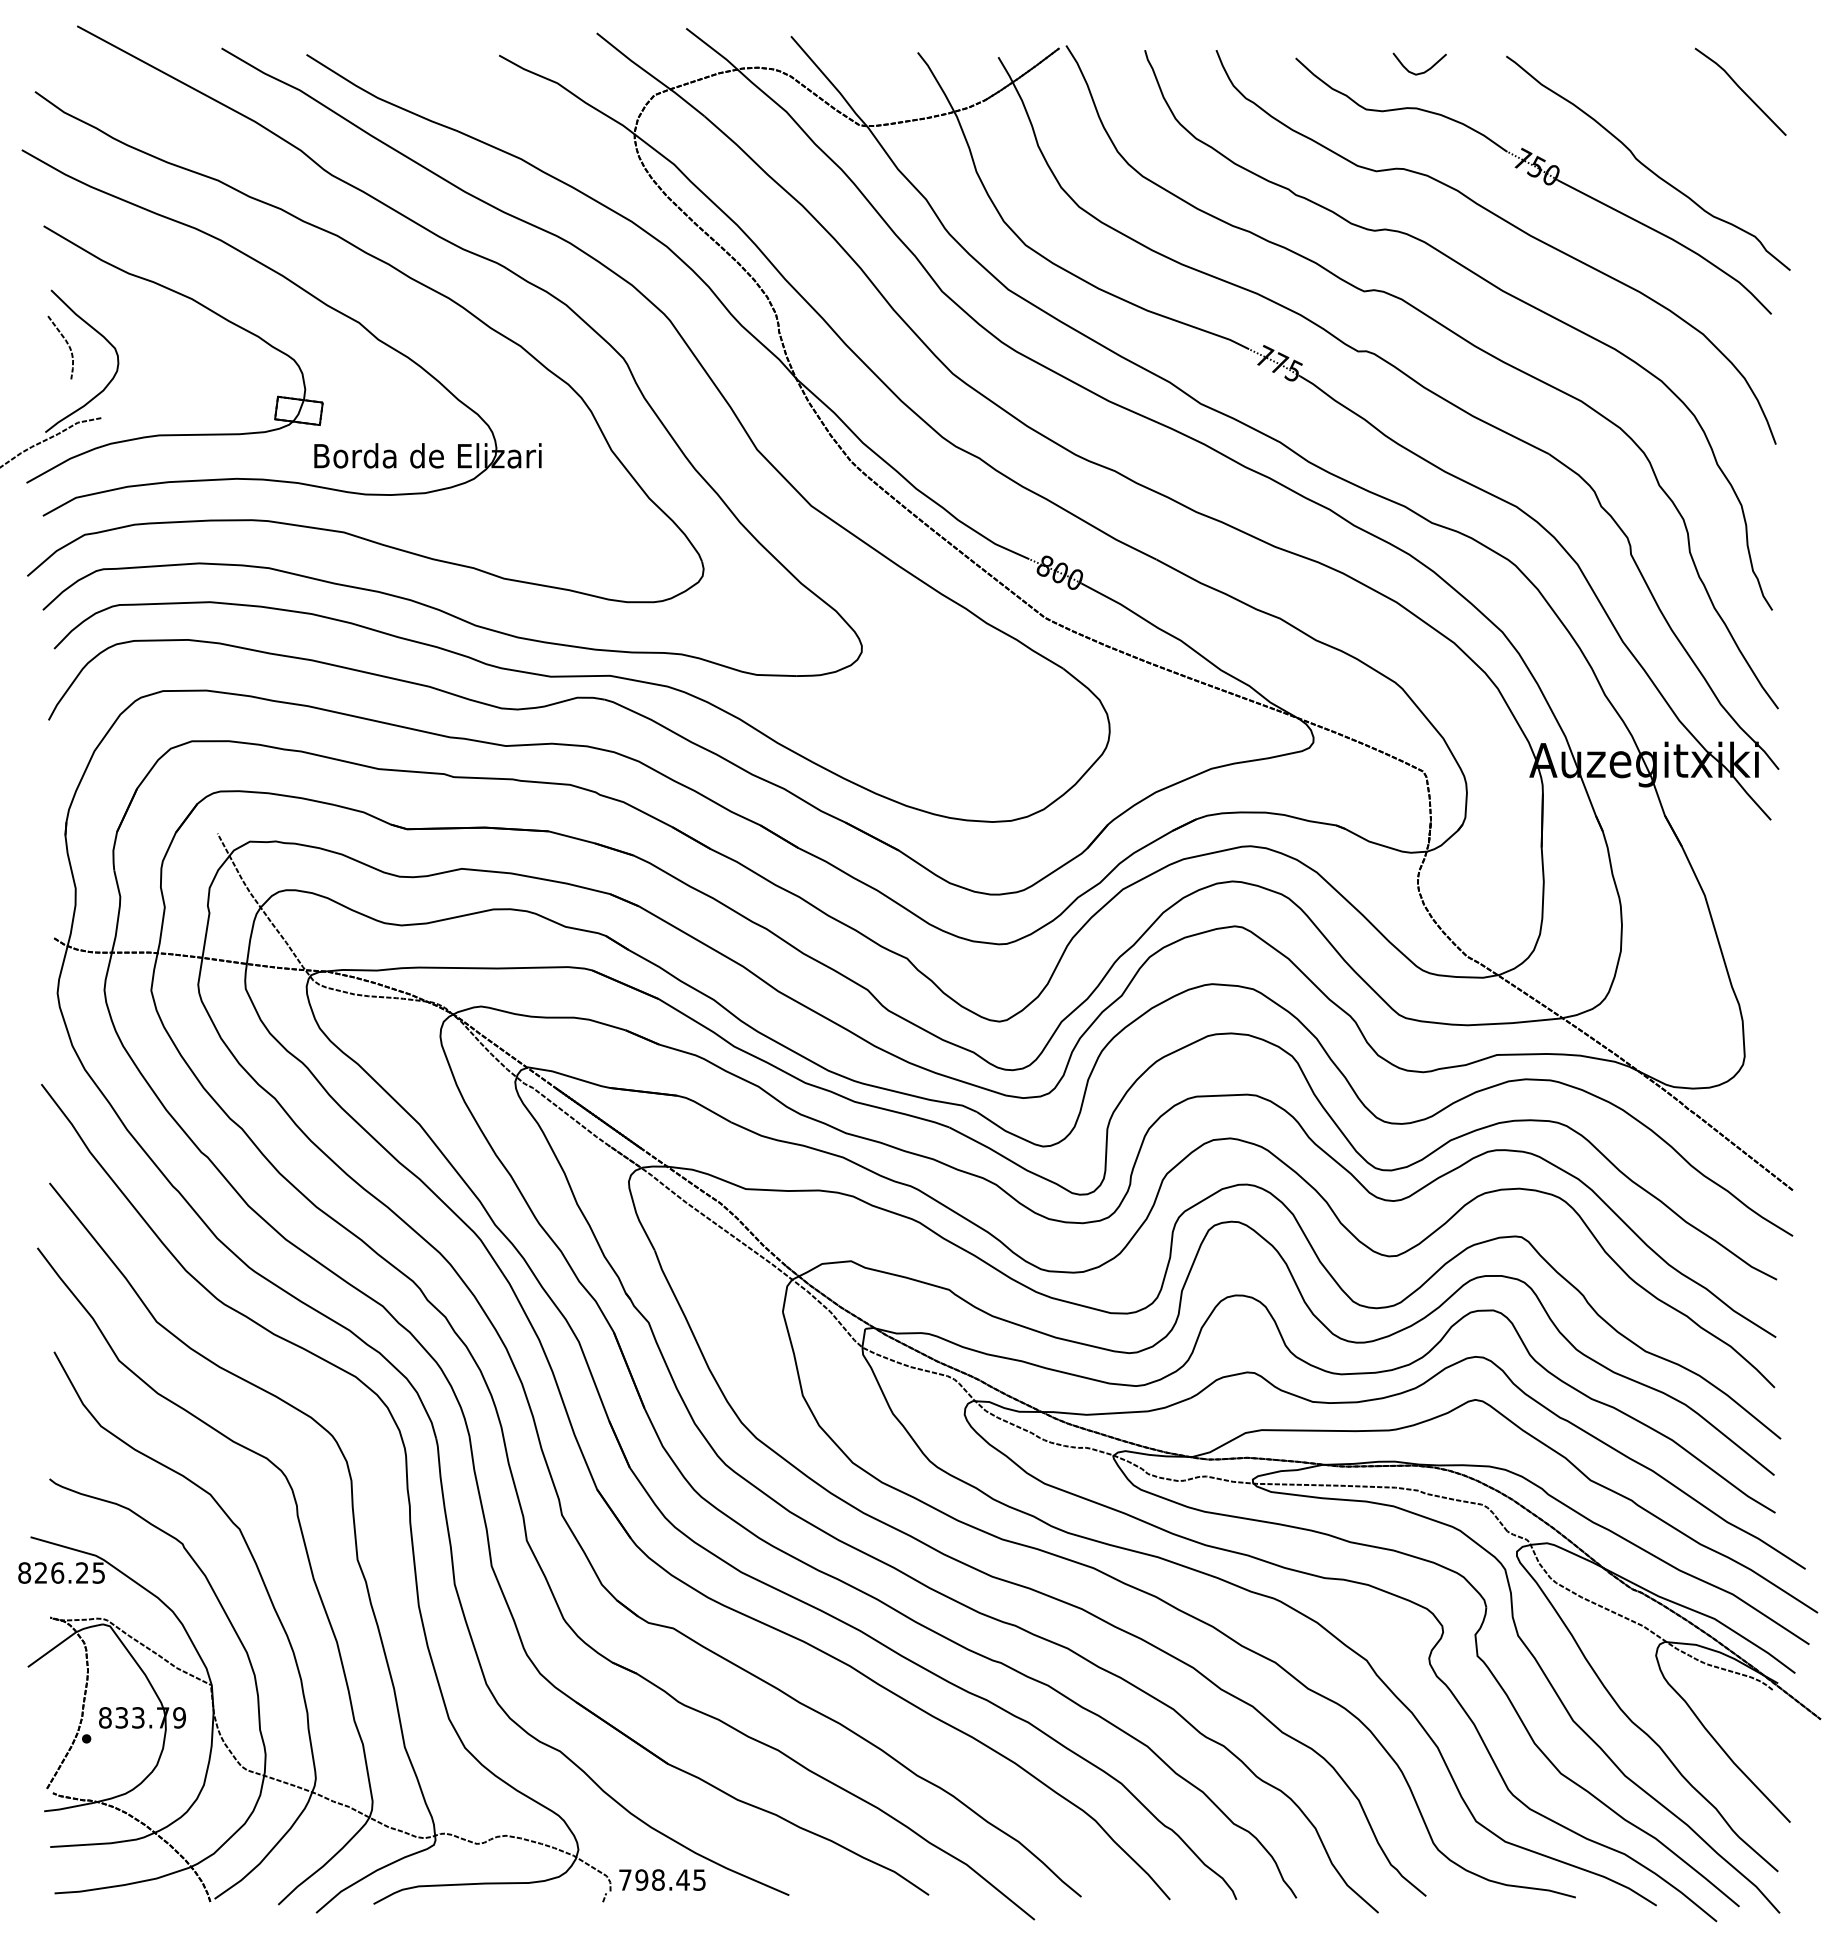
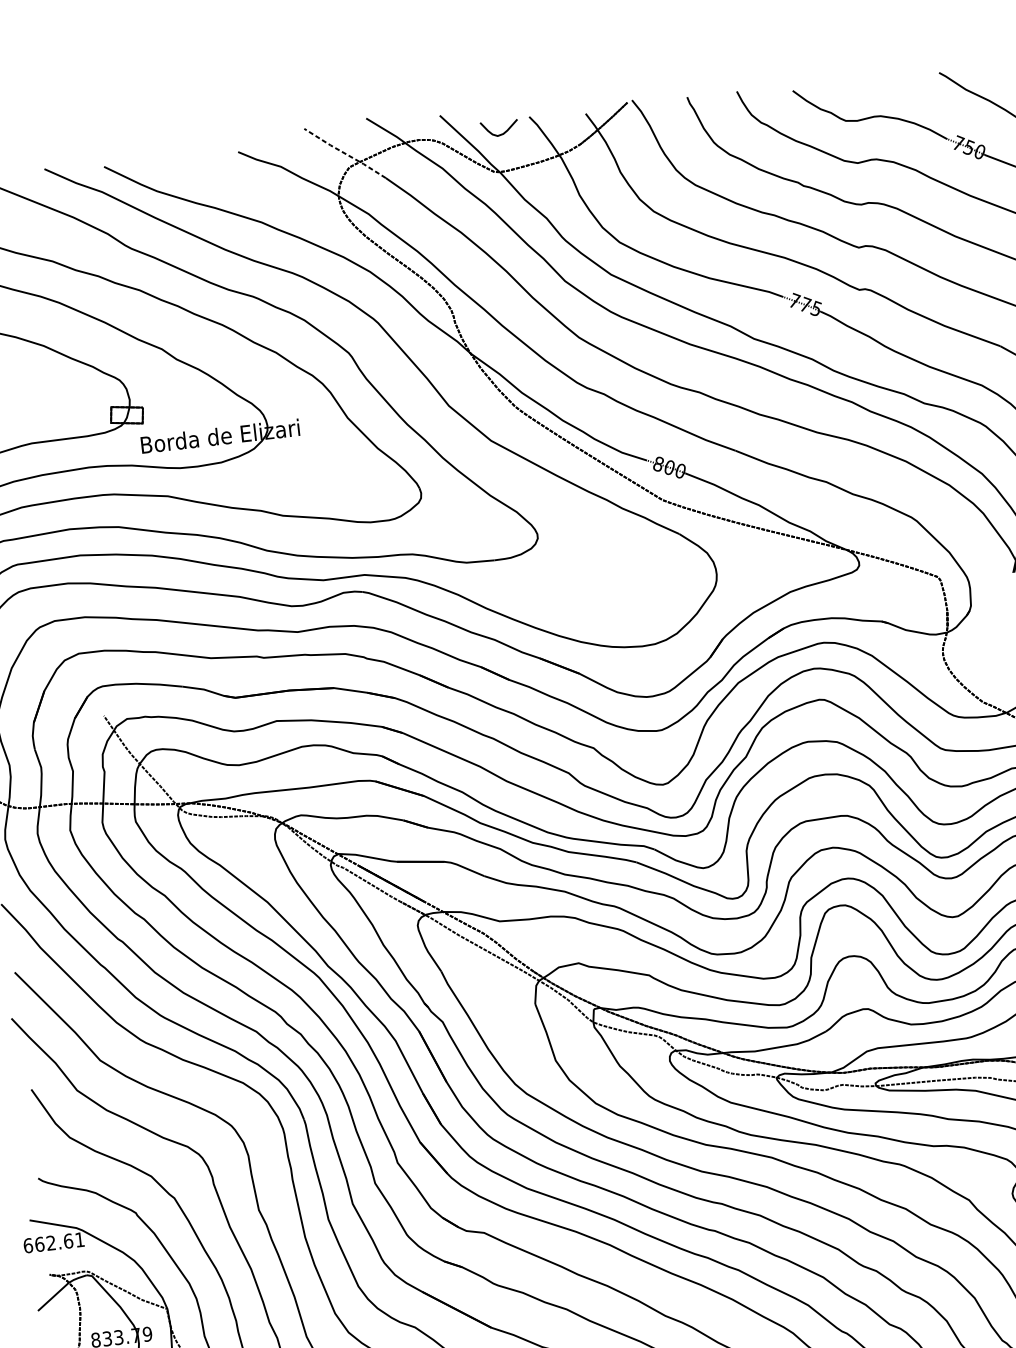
curve: (1423, 71) -> (502, 133), moved
line: (650, 74) -> (345, 153), solid -> dashed
text: (61, 1572) -> (53, 1242), 826.25 -> 662.61

